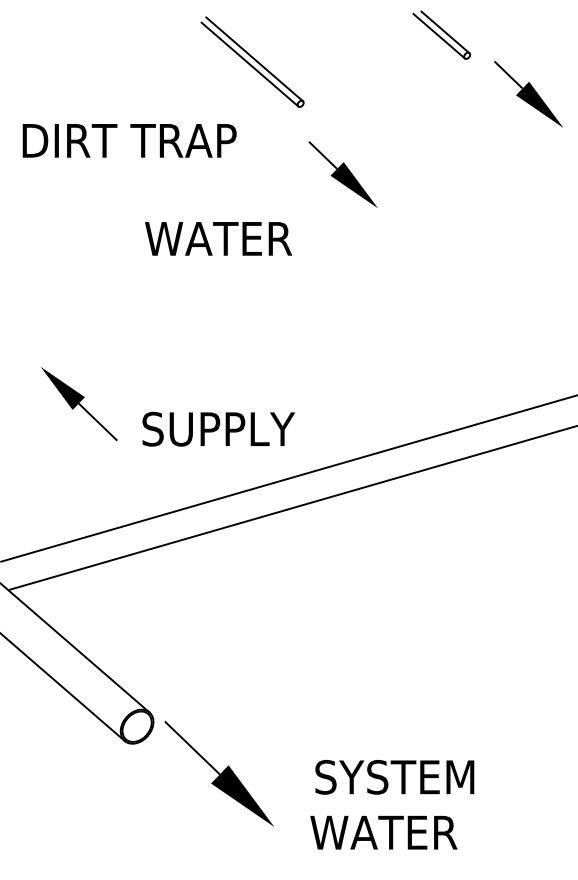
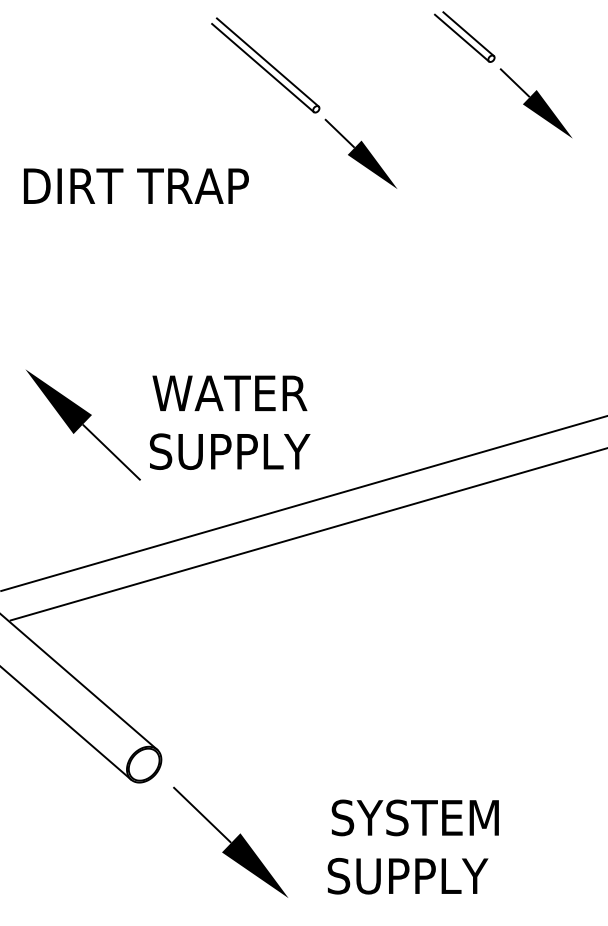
part: (528, 94) -> (535, 103), moved
text: (129, 140) -> (136, 185), moved
part: (342, 174) -> (360, 153), moved
text: (218, 238) -> (229, 392), moved
part: (78, 403) -> (82, 424), size x1.43
part: (219, 773) -> (230, 841), moved
text: (387, 832) -> (407, 875), WATER -> SUPPLY

